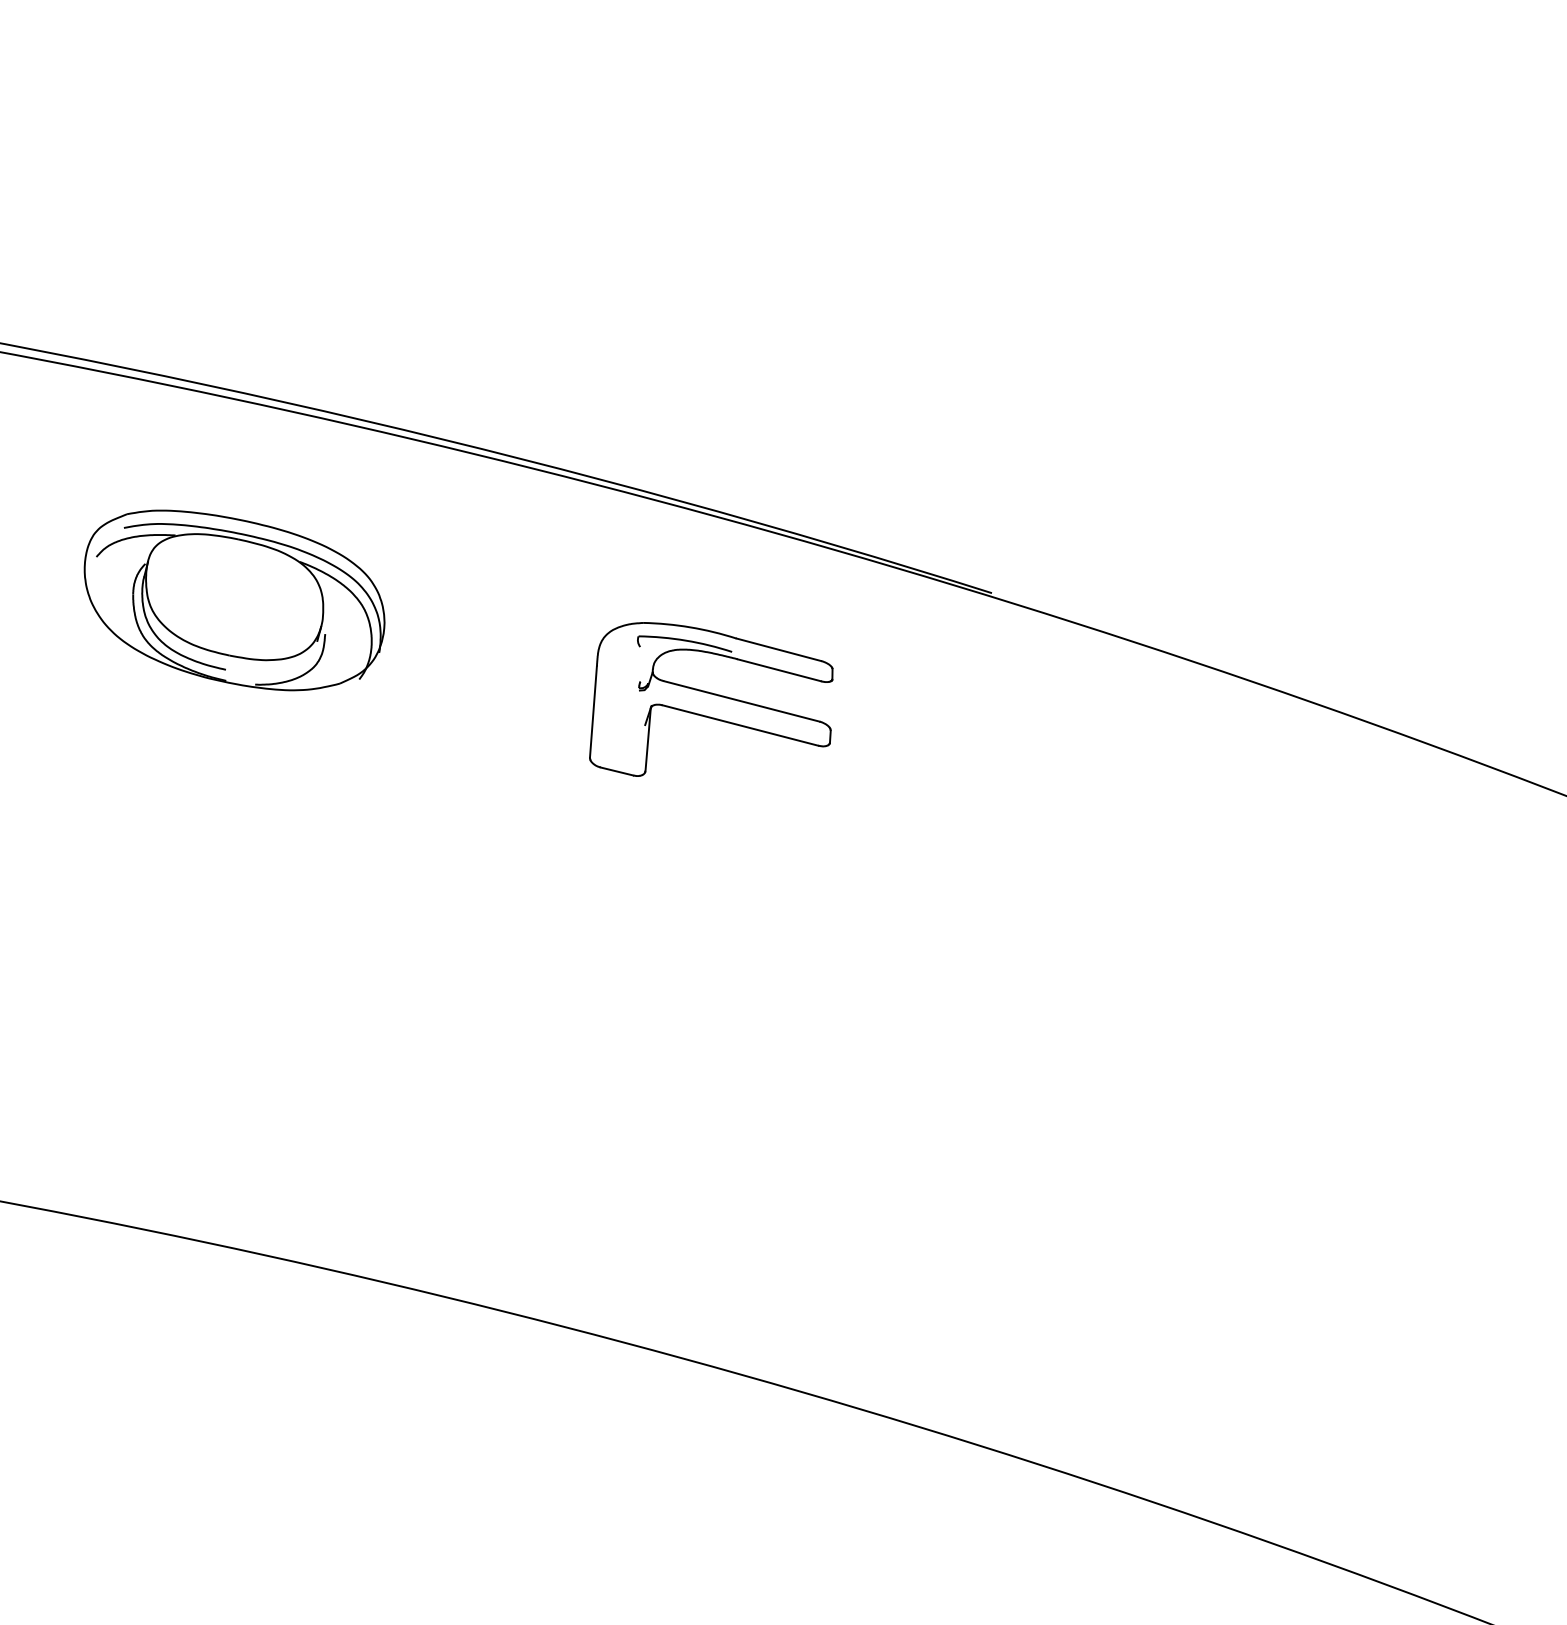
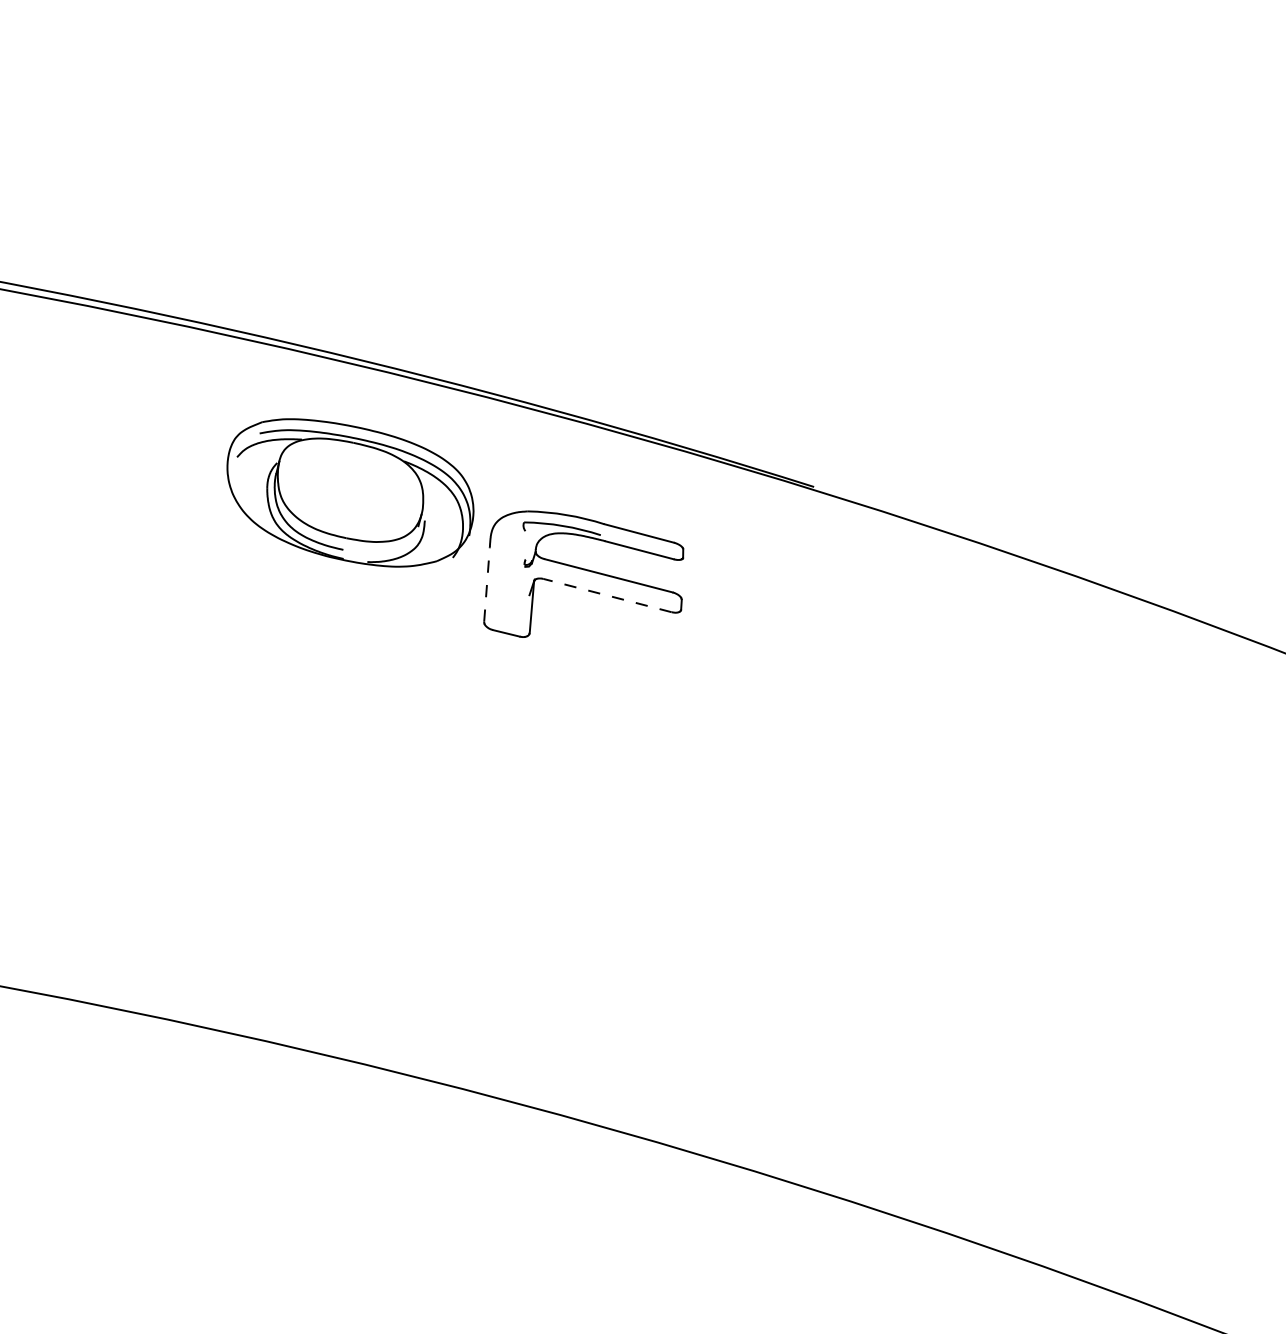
part: (234, 599) -> (350, 492), moved
line: (594, 710) -> (487, 583), solid -> dashed
line: (740, 725) -> (607, 595), solid -> dashed

